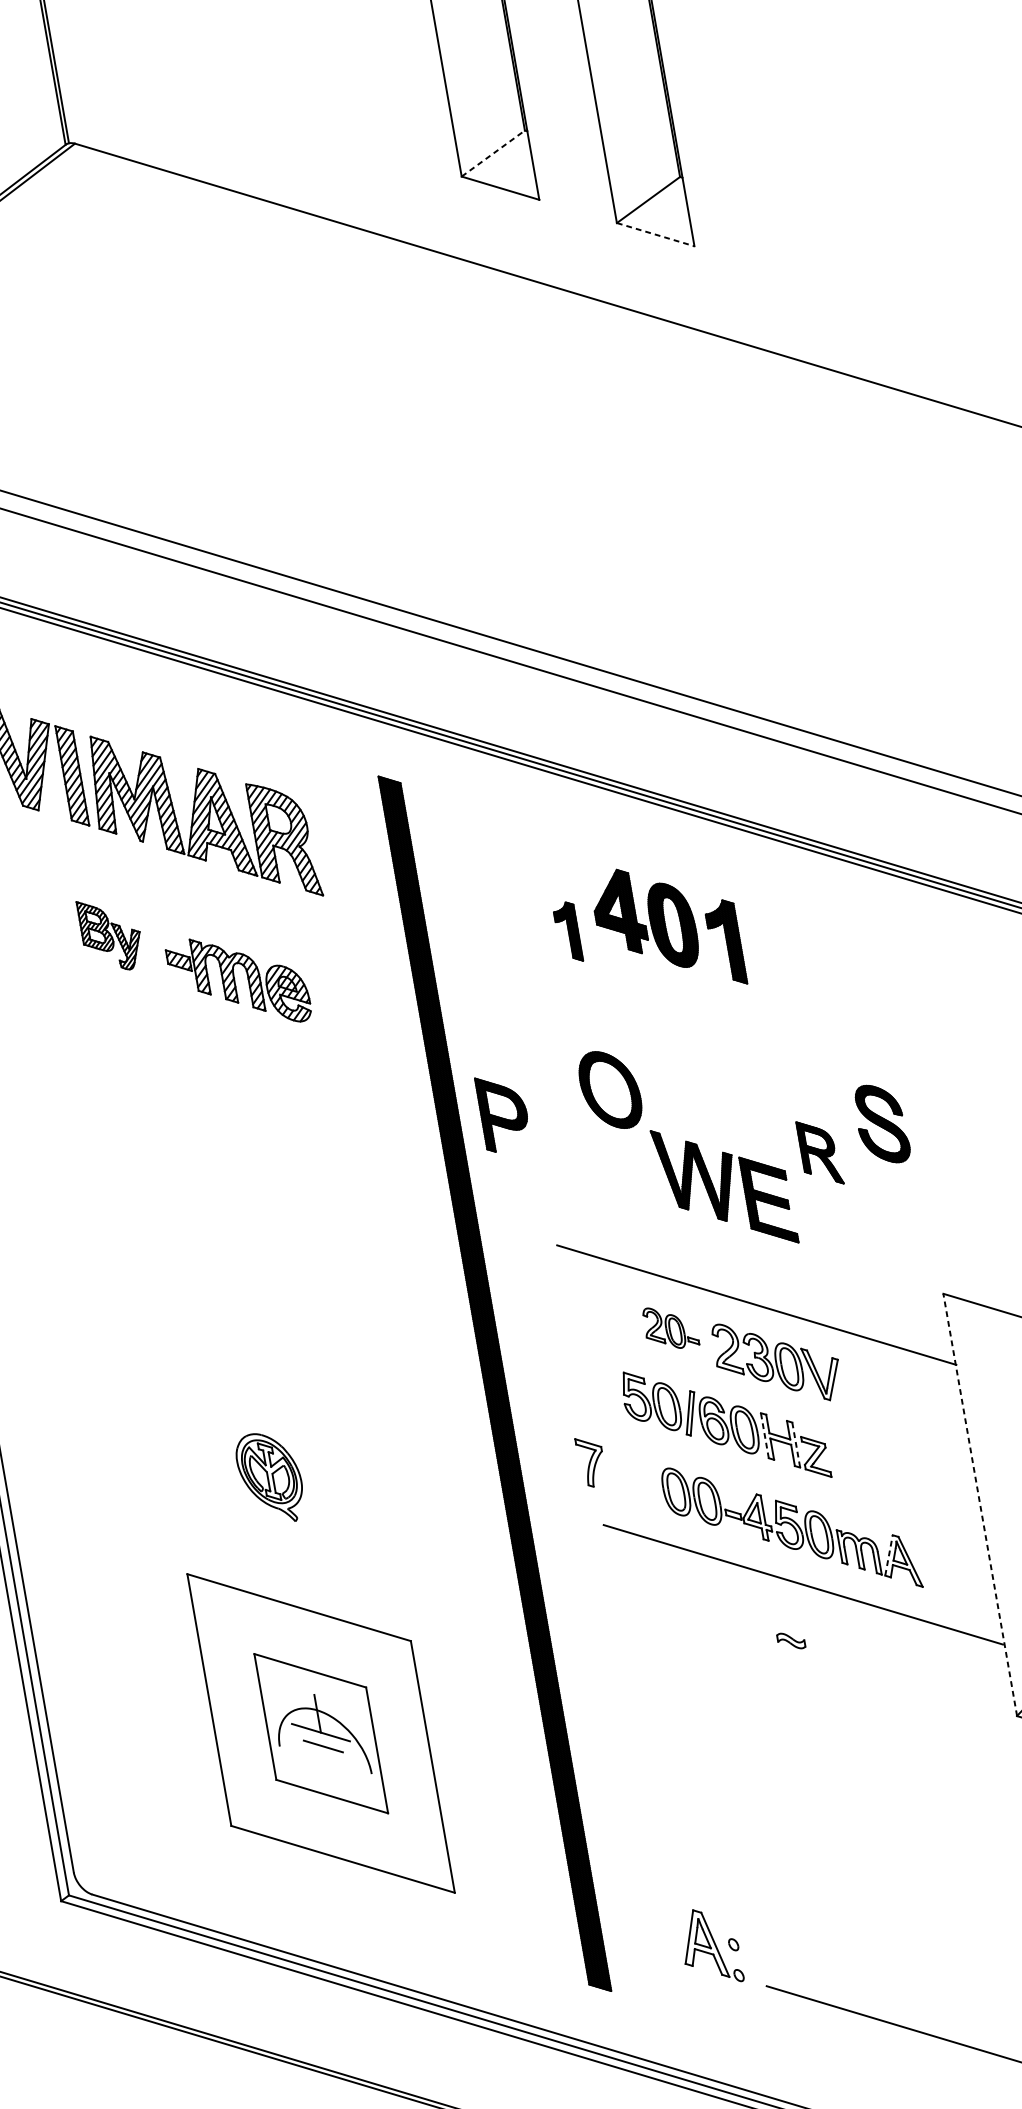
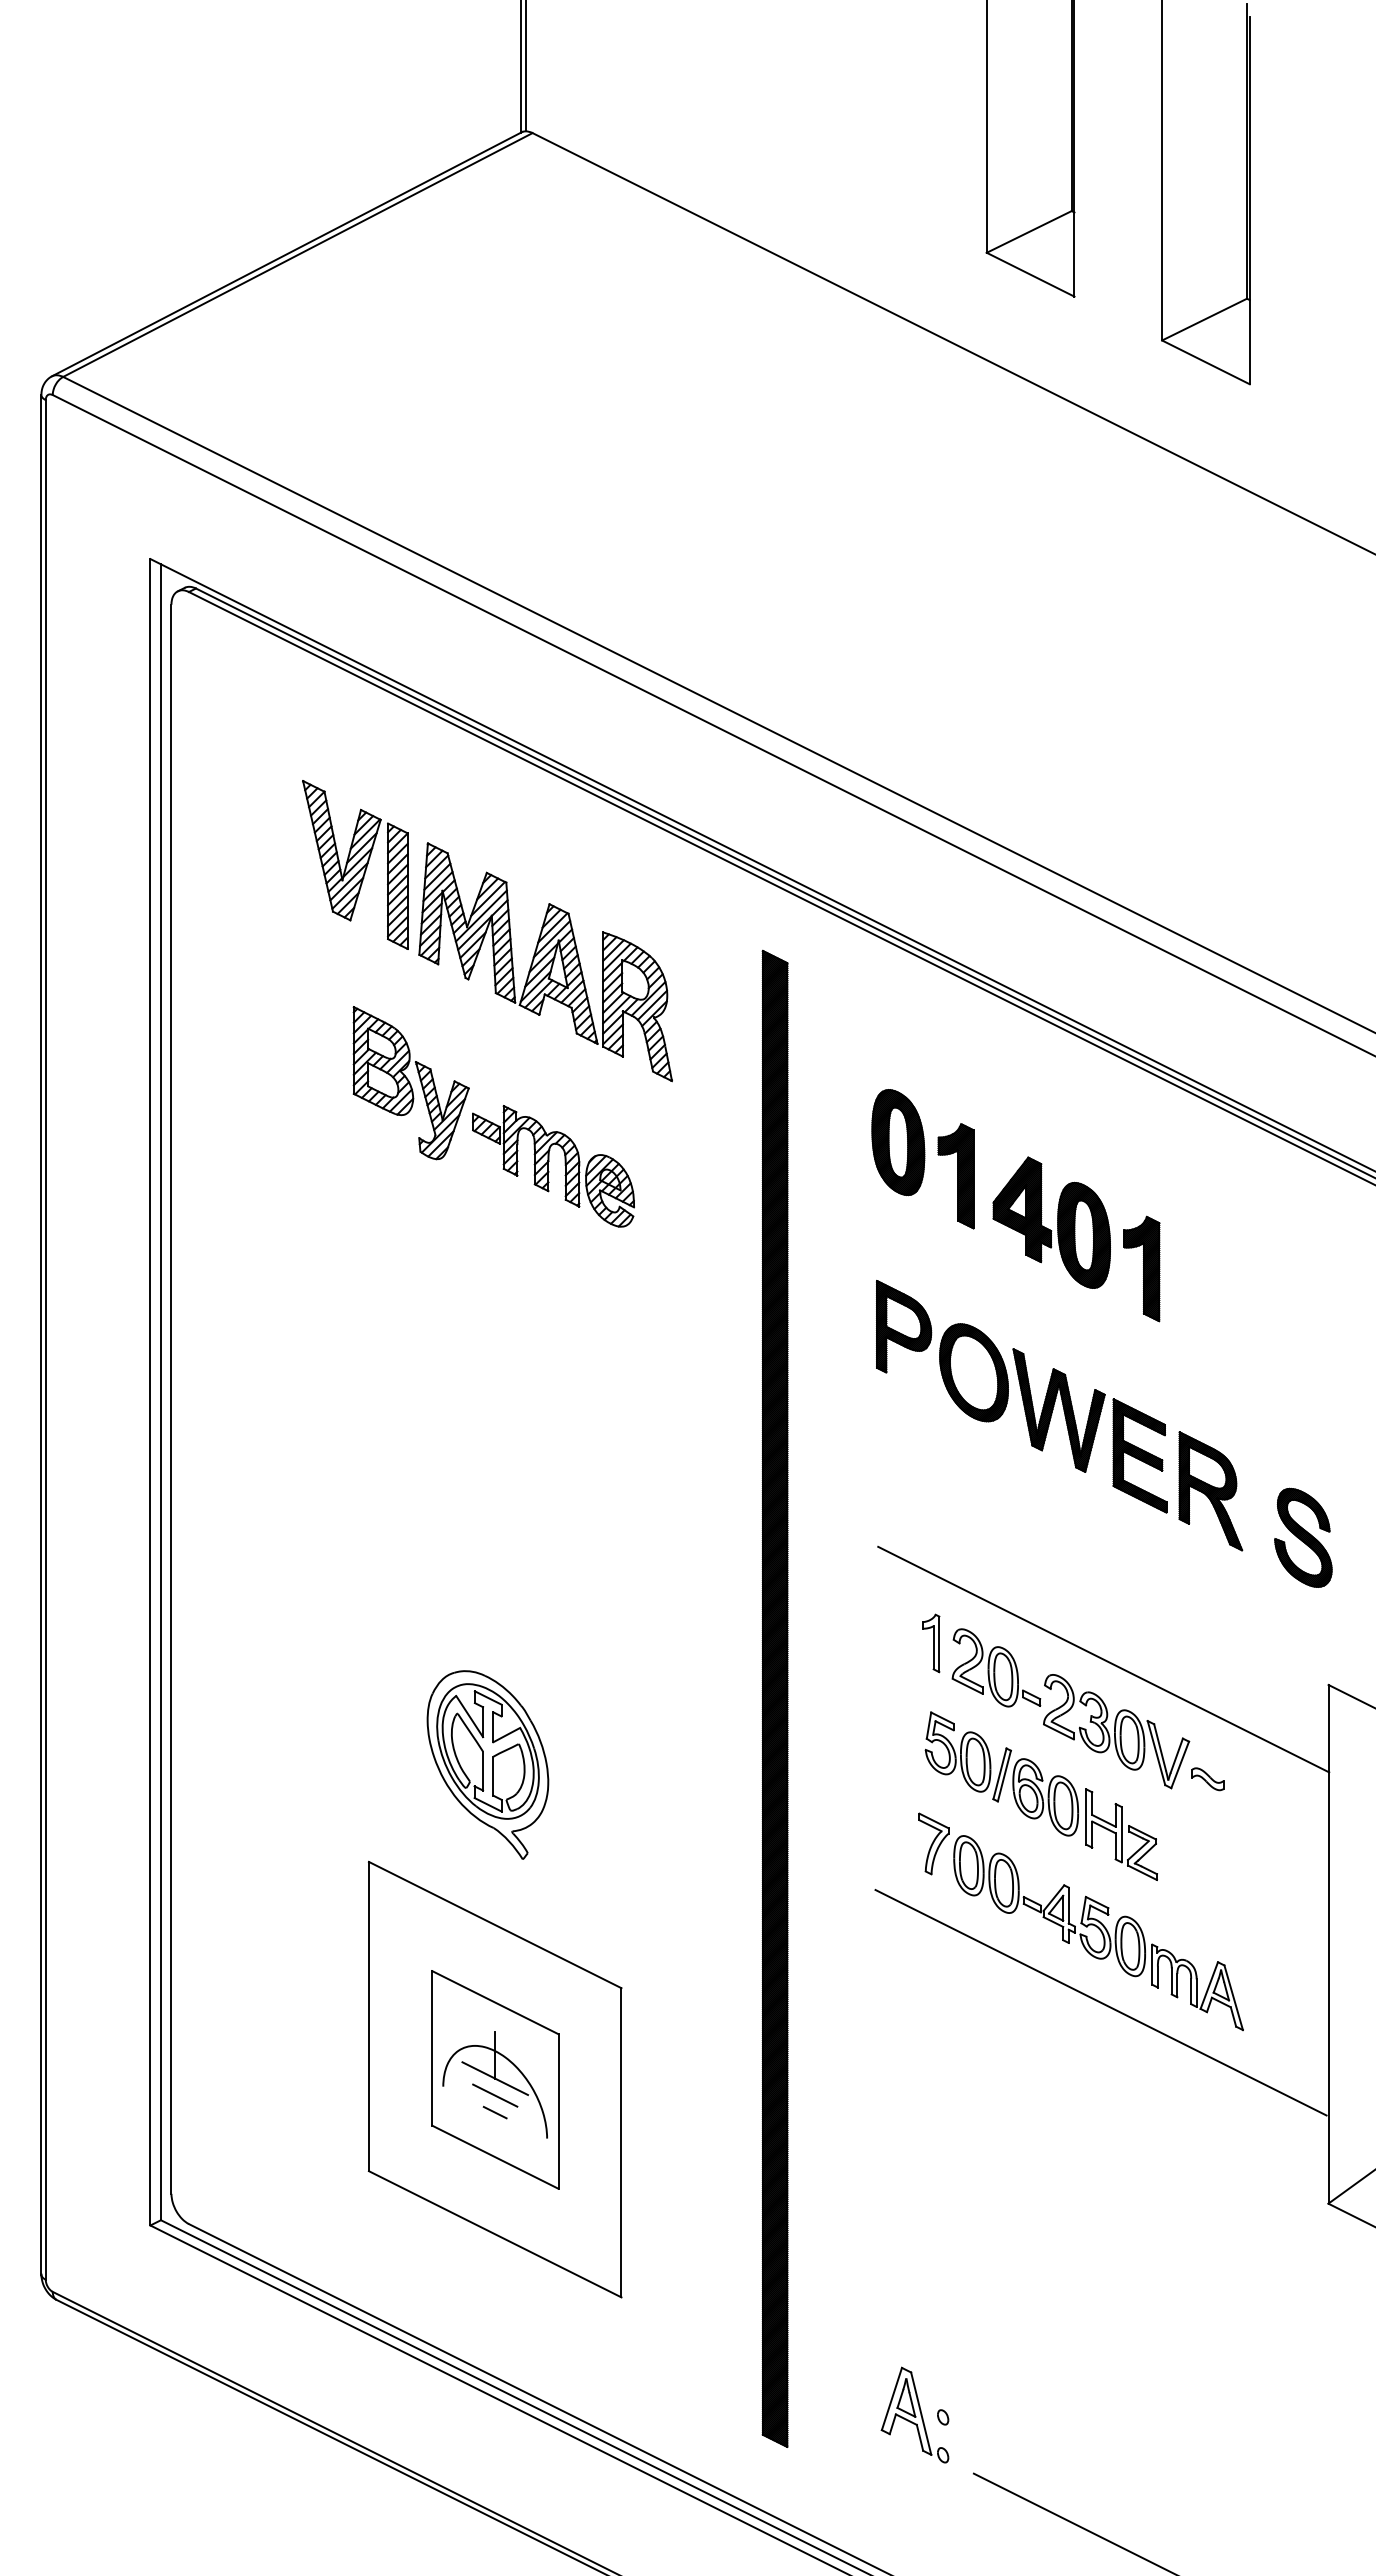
line: (493, 153) -> (1029, 231), dashed -> solid
line: (655, 234) -> (1205, 362), dashed -> solid
part: (516, 913) -> (898, 1142), added
part: (644, 919) -> (1051, 1222), moved
part: (567, 932) -> (955, 1176), size x1.43
part: (110, 934) -> (410, 1083), size x1.67
part: (725, 943) -> (1141, 1268), moved
part: (503, 1111) -> (904, 1326), moved
part: (881, 1123) -> (1303, 1537), moved
part: (819, 1153) -> (1210, 1491), size x1.43
part: (724, 1186) -> (1089, 1430), moved
part: (614, 1316) -> (931, 1643), added
part: (670, 1326) -> (996, 1667), size x1.43
line: (765, 1435) -> (1086, 1816), dashed -> solid
line: (796, 1444) -> (1121, 1834), dashed -> solid
part: (590, 1461) -> (933, 1843), moved
part: (270, 1478) -> (487, 1764), size x1.67
line: (980, 1504) -> (1328, 1943), dashed -> solid
line: (889, 1555) -> (1209, 1985), dashed -> solid
part: (790, 1641) -> (1207, 1779), moved
line: (325, 1760) -> (494, 2112), added

